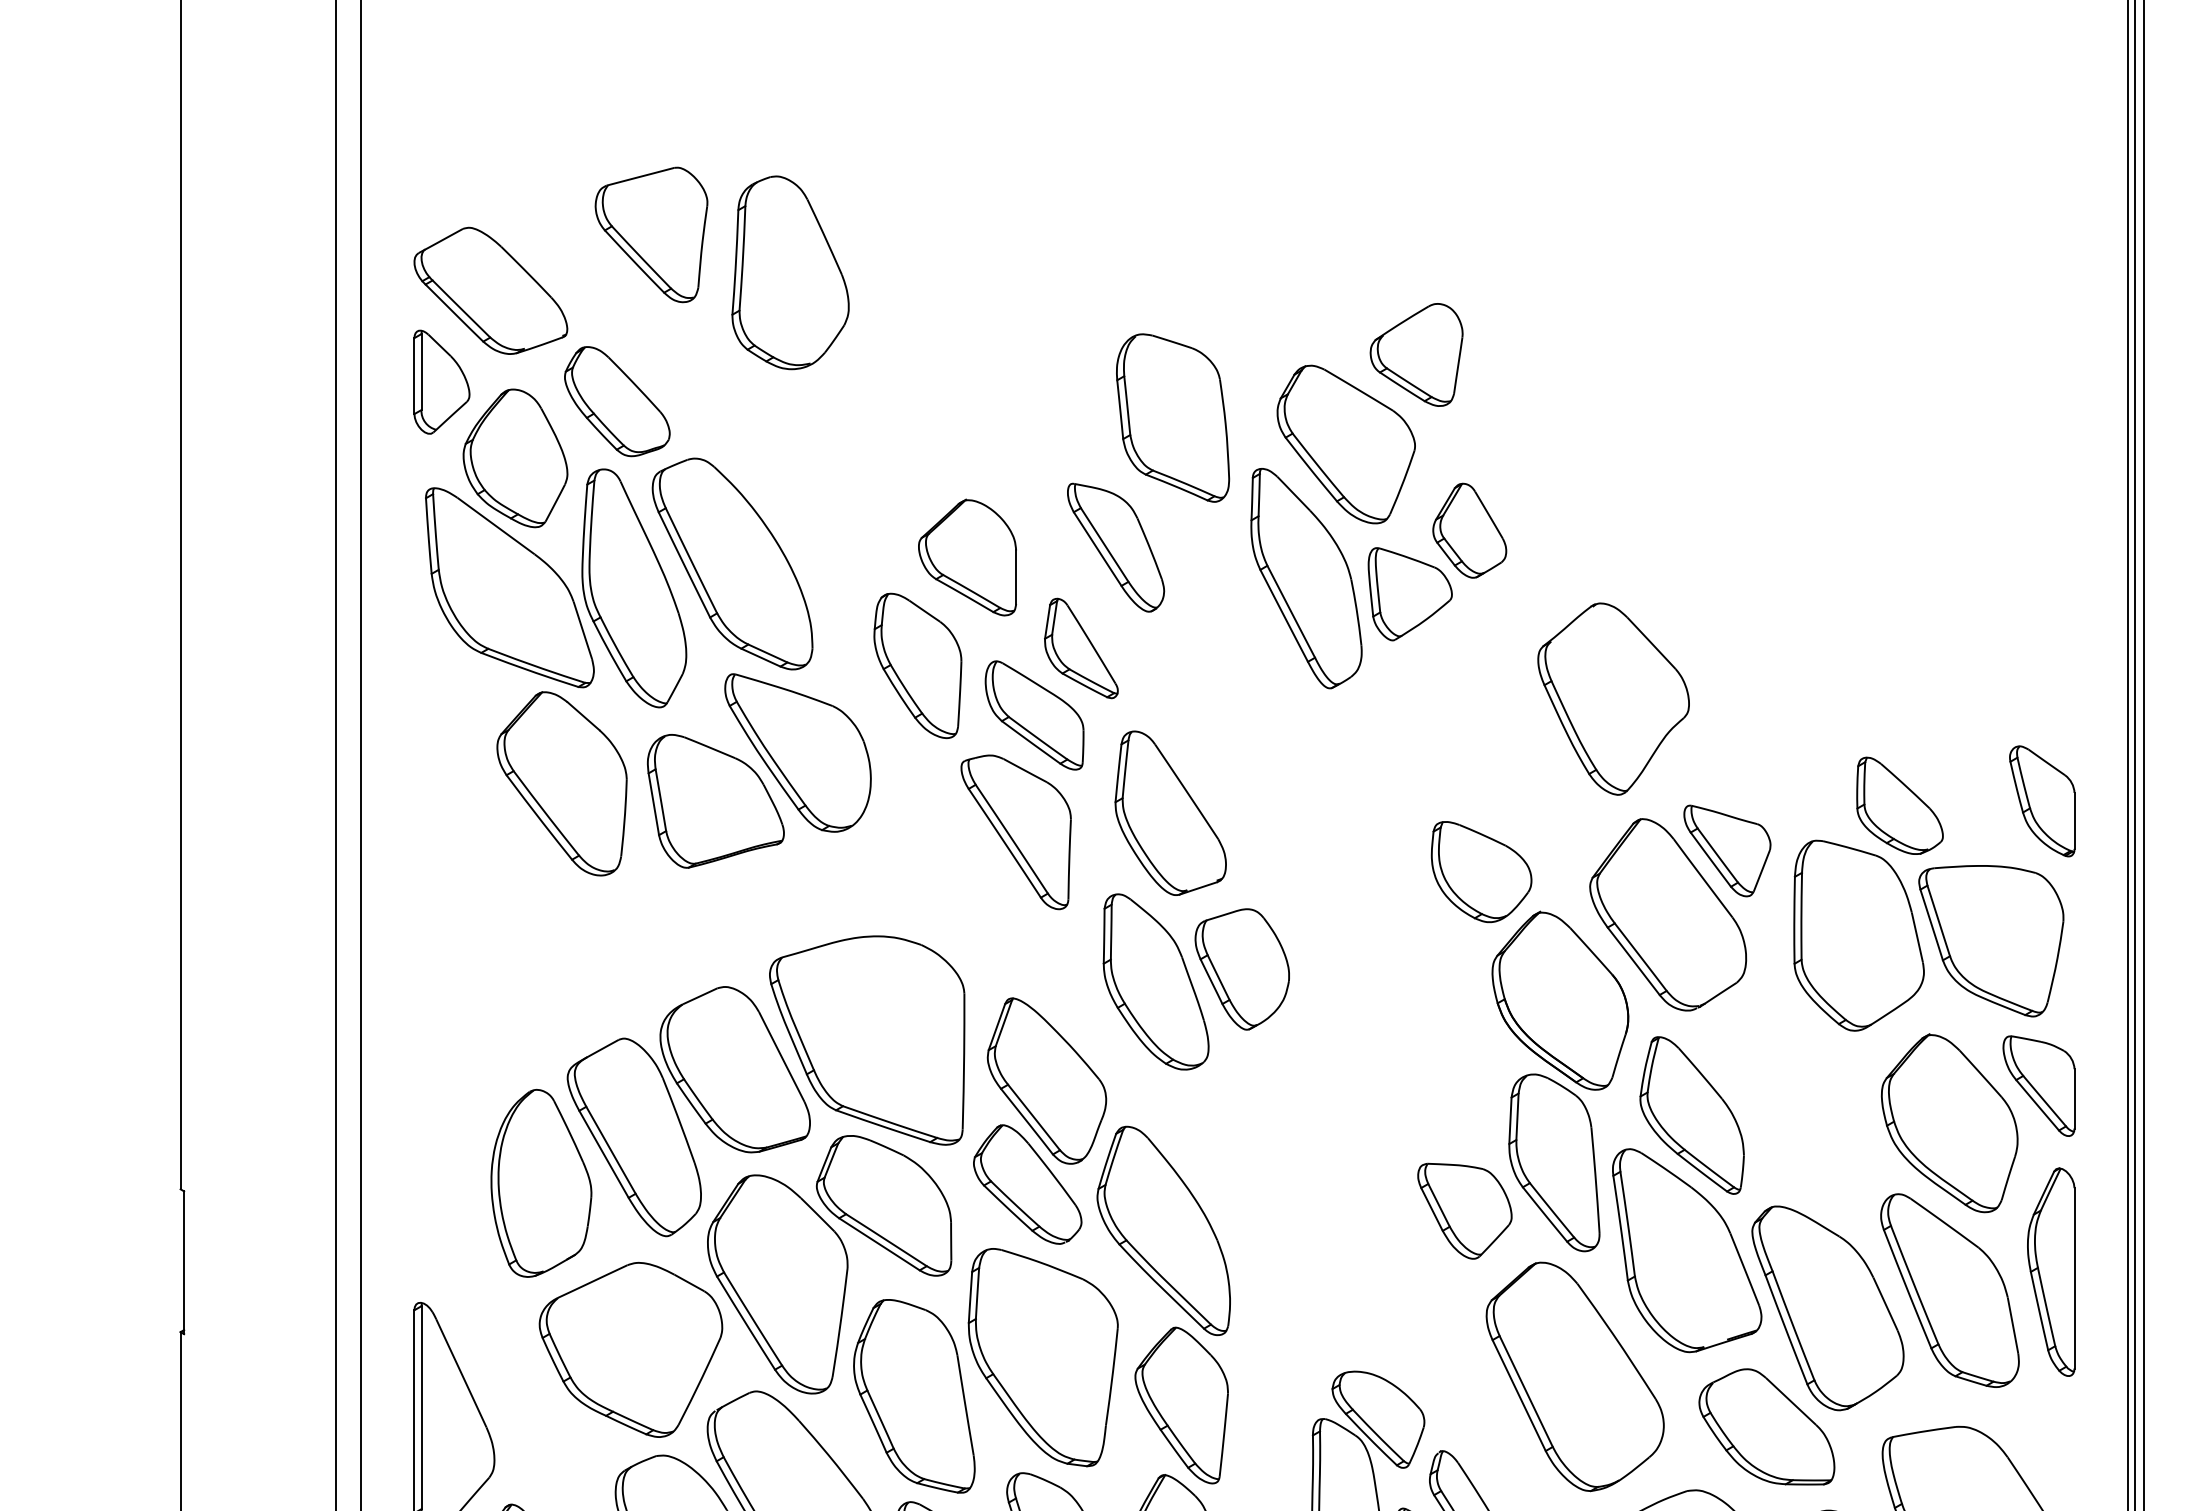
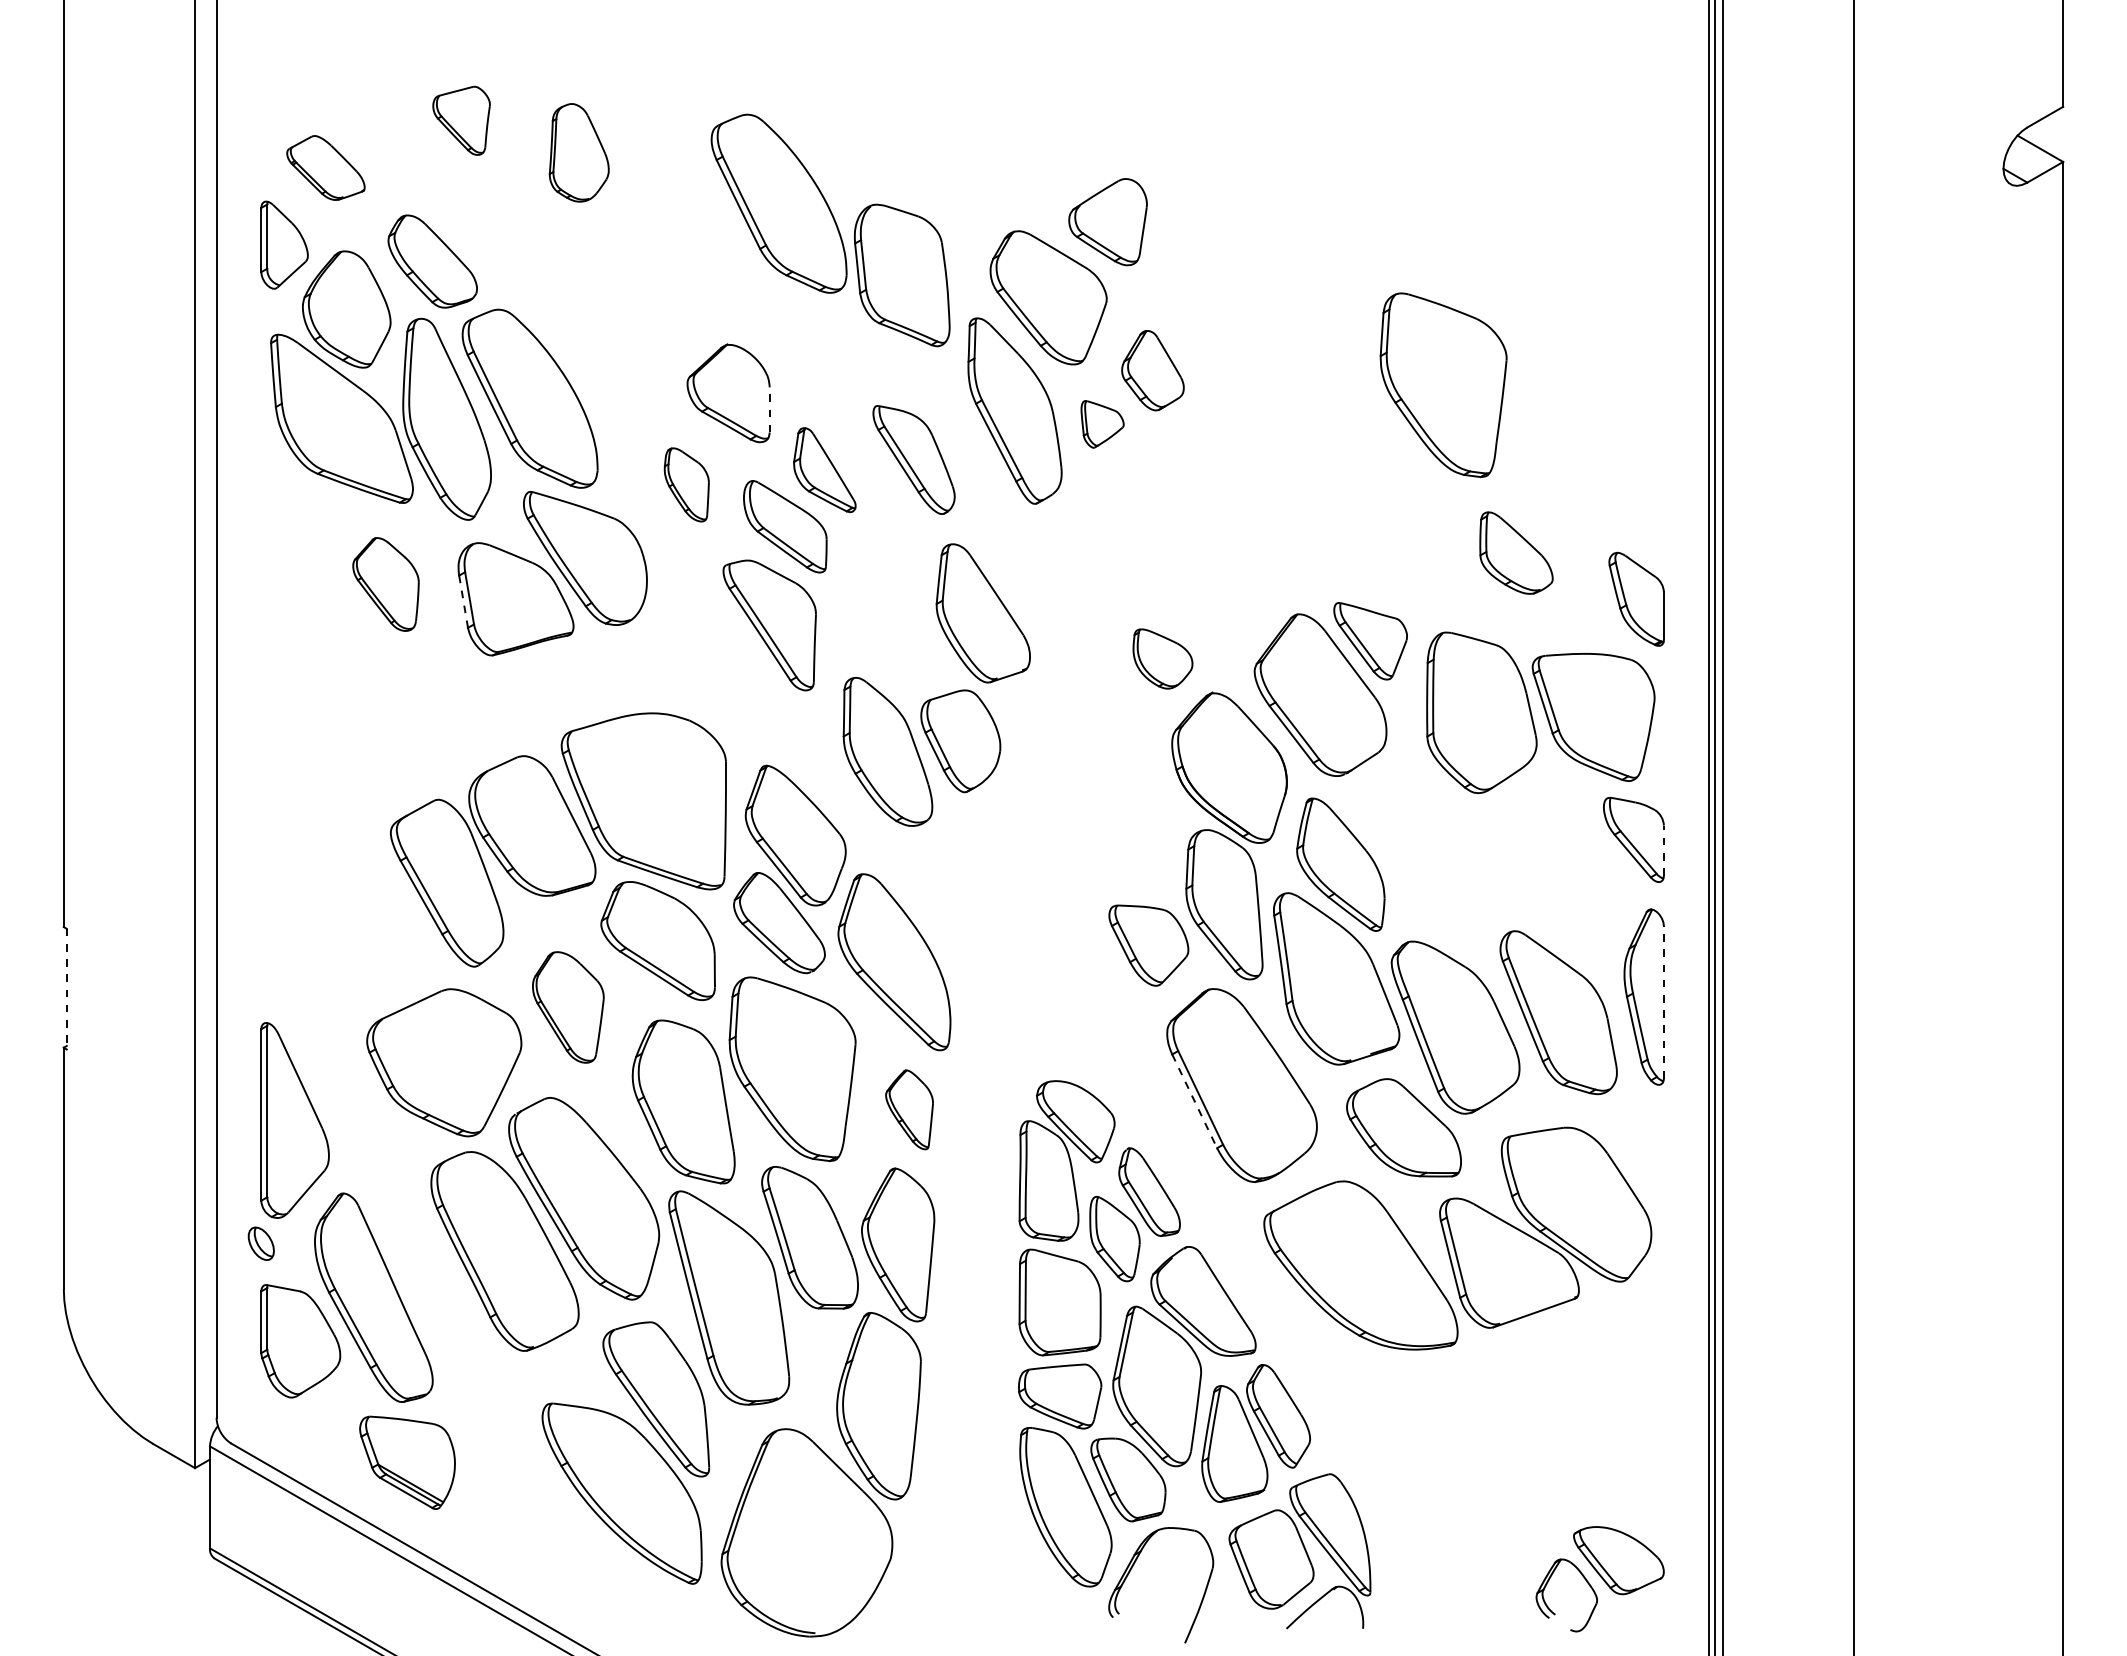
part: (651, 234) -> (461, 120), size x0.6
part: (791, 272) -> (579, 152), size x0.6
part: (490, 290) -> (325, 167), size x0.6
part: (1026, 332) -> (778, 203), added
part: (1115, 547) -> (913, 459), moved
part: (1813, 548) -> (1443, 385), added
line: (1015, 576) -> (769, 409), solid -> dashed
part: (1410, 594) -> (1102, 424), size x0.6
part: (917, 665) -> (686, 484), size x0.6
part: (1613, 698) -> (1274, 512), removed
part: (561, 783) -> (385, 584), size x0.6
line: (653, 805) -> (463, 602), solid -> dashed
part: (1900, 805) -> (1516, 552), moved
part: (1169, 813) -> (982, 613), moved
part: (1481, 871) -> (1162, 658), size x0.7
line: (2074, 1098) -> (1663, 850), solid -> dashed
part: (1949, 1123) -> (1558, 871), removed
part: (541, 1182) -> (368, 921), removed
line: (183, 1263) -> (66, 989), solid -> dashed
line: (2074, 1277) -> (1663, 1001), solid -> dashed
part: (777, 1284) -> (568, 1007), size x0.6
line: (1518, 1395) -> (1194, 1101), solid -> dashed
part: (1181, 1405) -> (909, 1109), size x0.6

